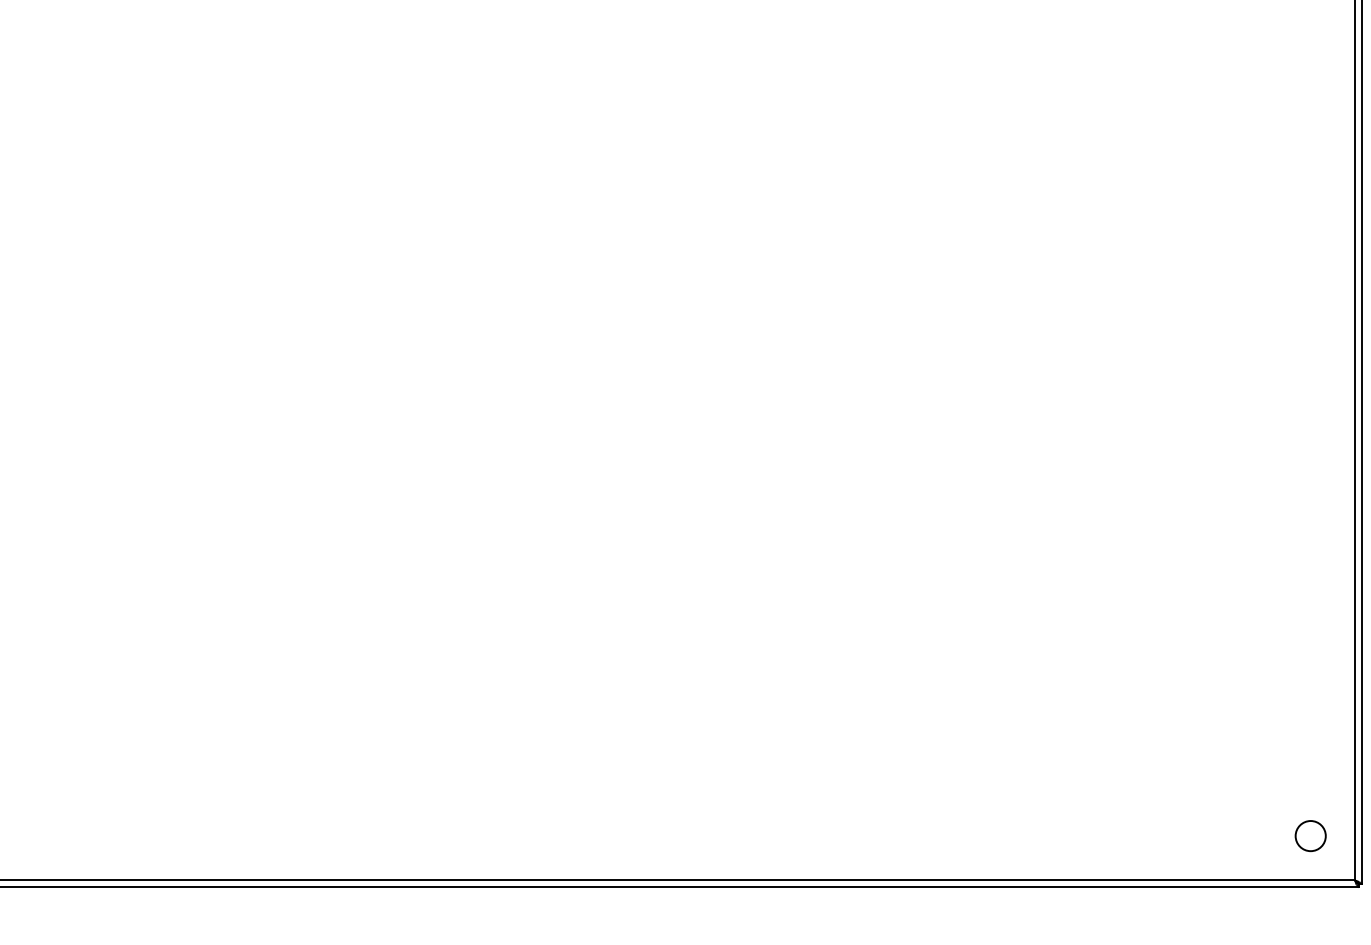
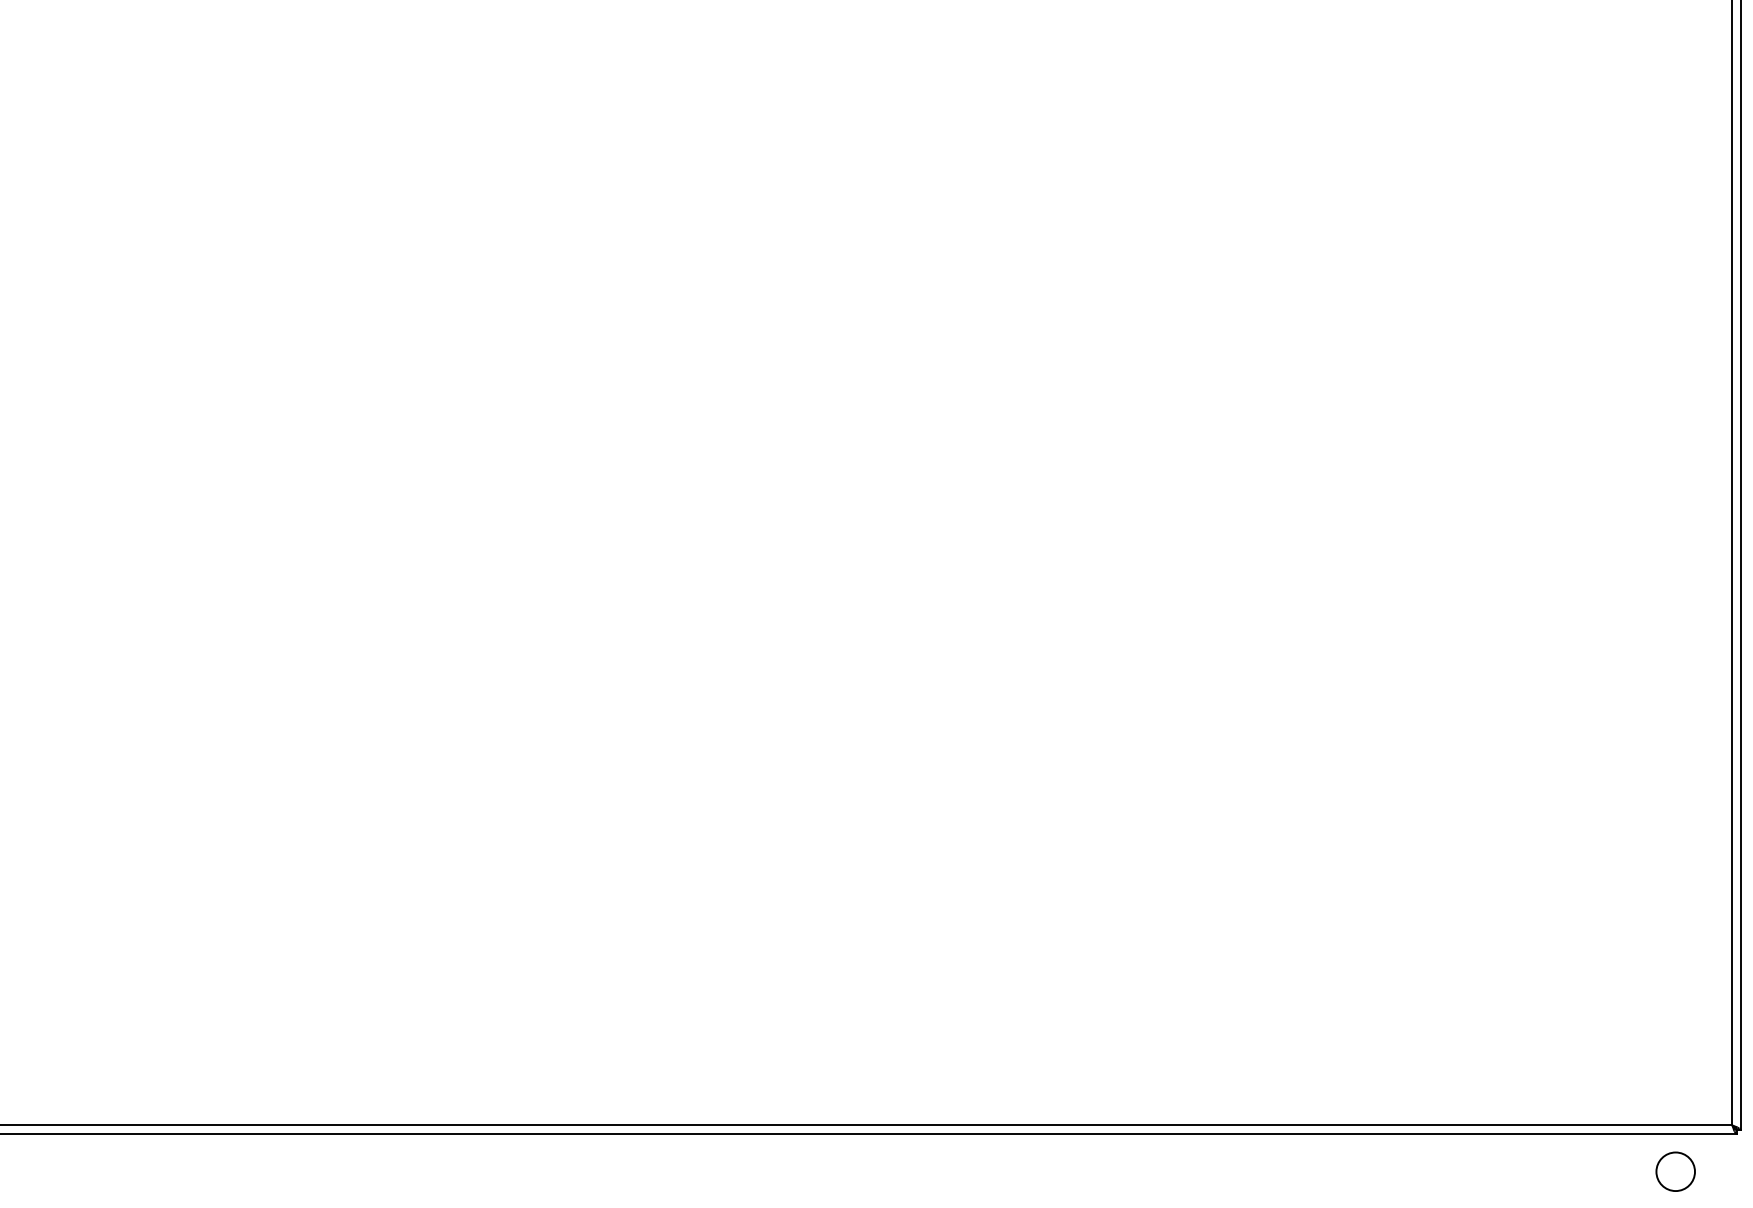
circle: (1310, 835) -> (1675, 1171), moved

